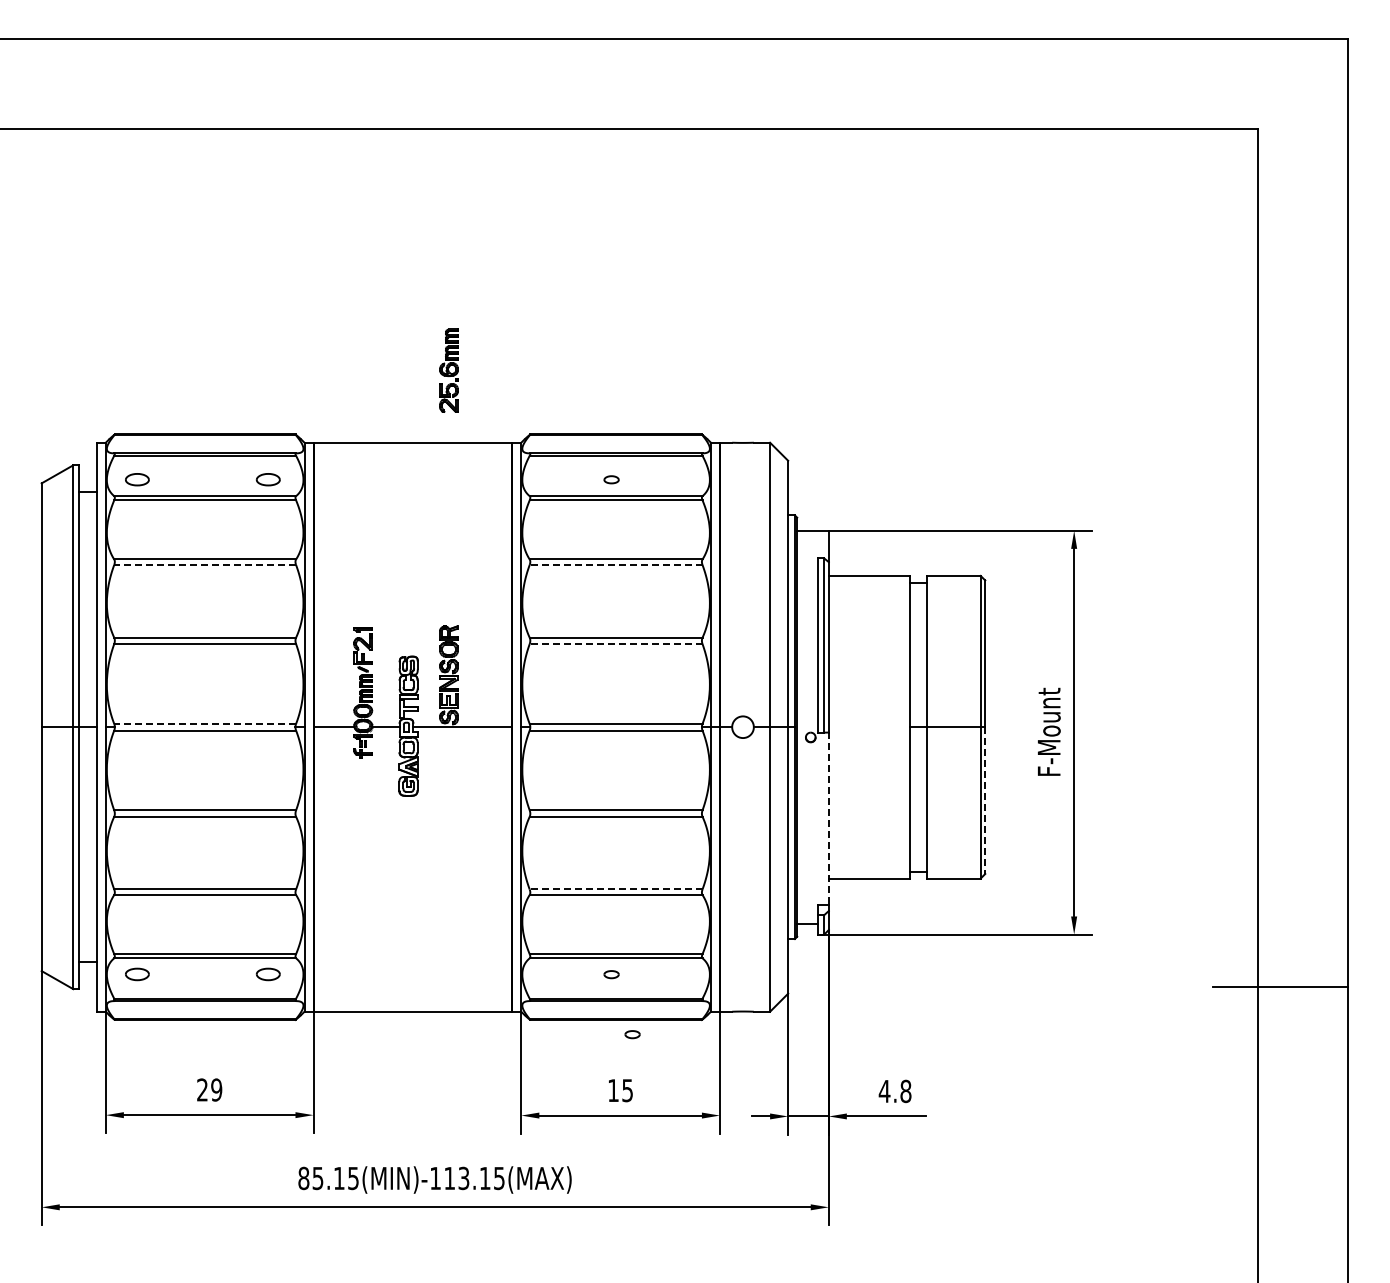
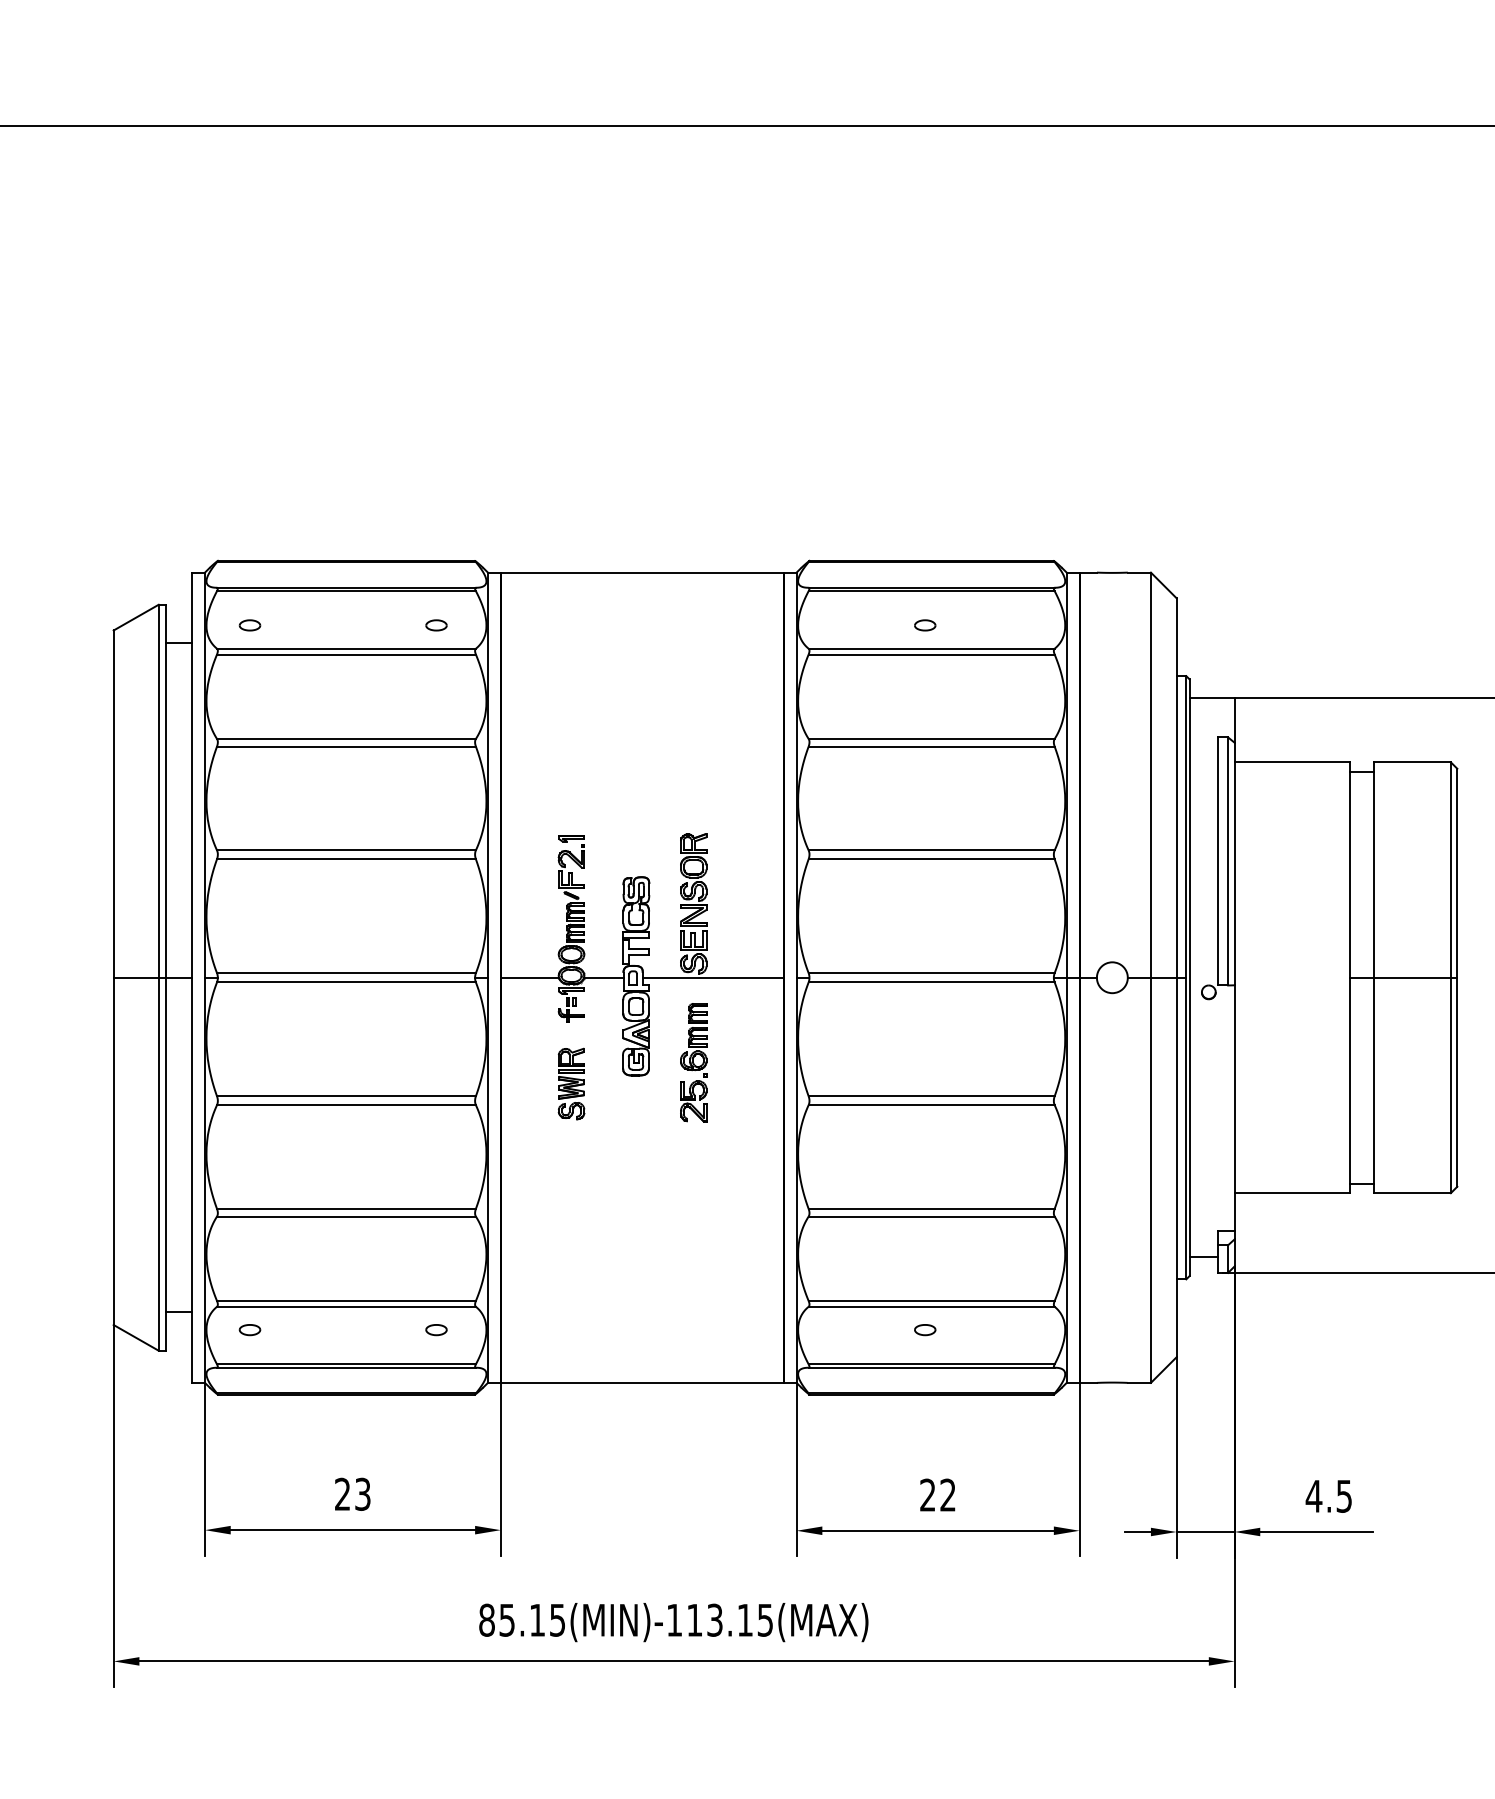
part: (448, 370) -> (692, 1062), moved
part: (137, 479) -> (250, 624), size x0.62
part: (268, 479) -> (436, 624), size x0.62
line: (205, 564) -> (346, 746), dashed -> solid
line: (615, 564) -> (930, 746), dashed -> solid
line: (615, 644) -> (930, 859), dashed -> solid
line: (205, 723) -> (346, 972), dashed -> solid
part: (363, 801) -> (571, 1083), added
line: (985, 801) -> (1457, 1083), dashed -> solid
line: (828, 819) -> (1234, 1109), dashed -> solid
line: (615, 889) -> (930, 1208), dashed -> solid
part: (137, 974) -> (250, 1329), size x0.62
part: (268, 974) -> (436, 1329), size x0.62
part: (632, 1034) -> (954, 1415), removed
text: (216, 1089) -> (362, 1493), 29 -> 23
text: (620, 1090) -> (937, 1495), 15 -> 22
text: (905, 1091) -> (1343, 1496), 4.8 -> 4.5

